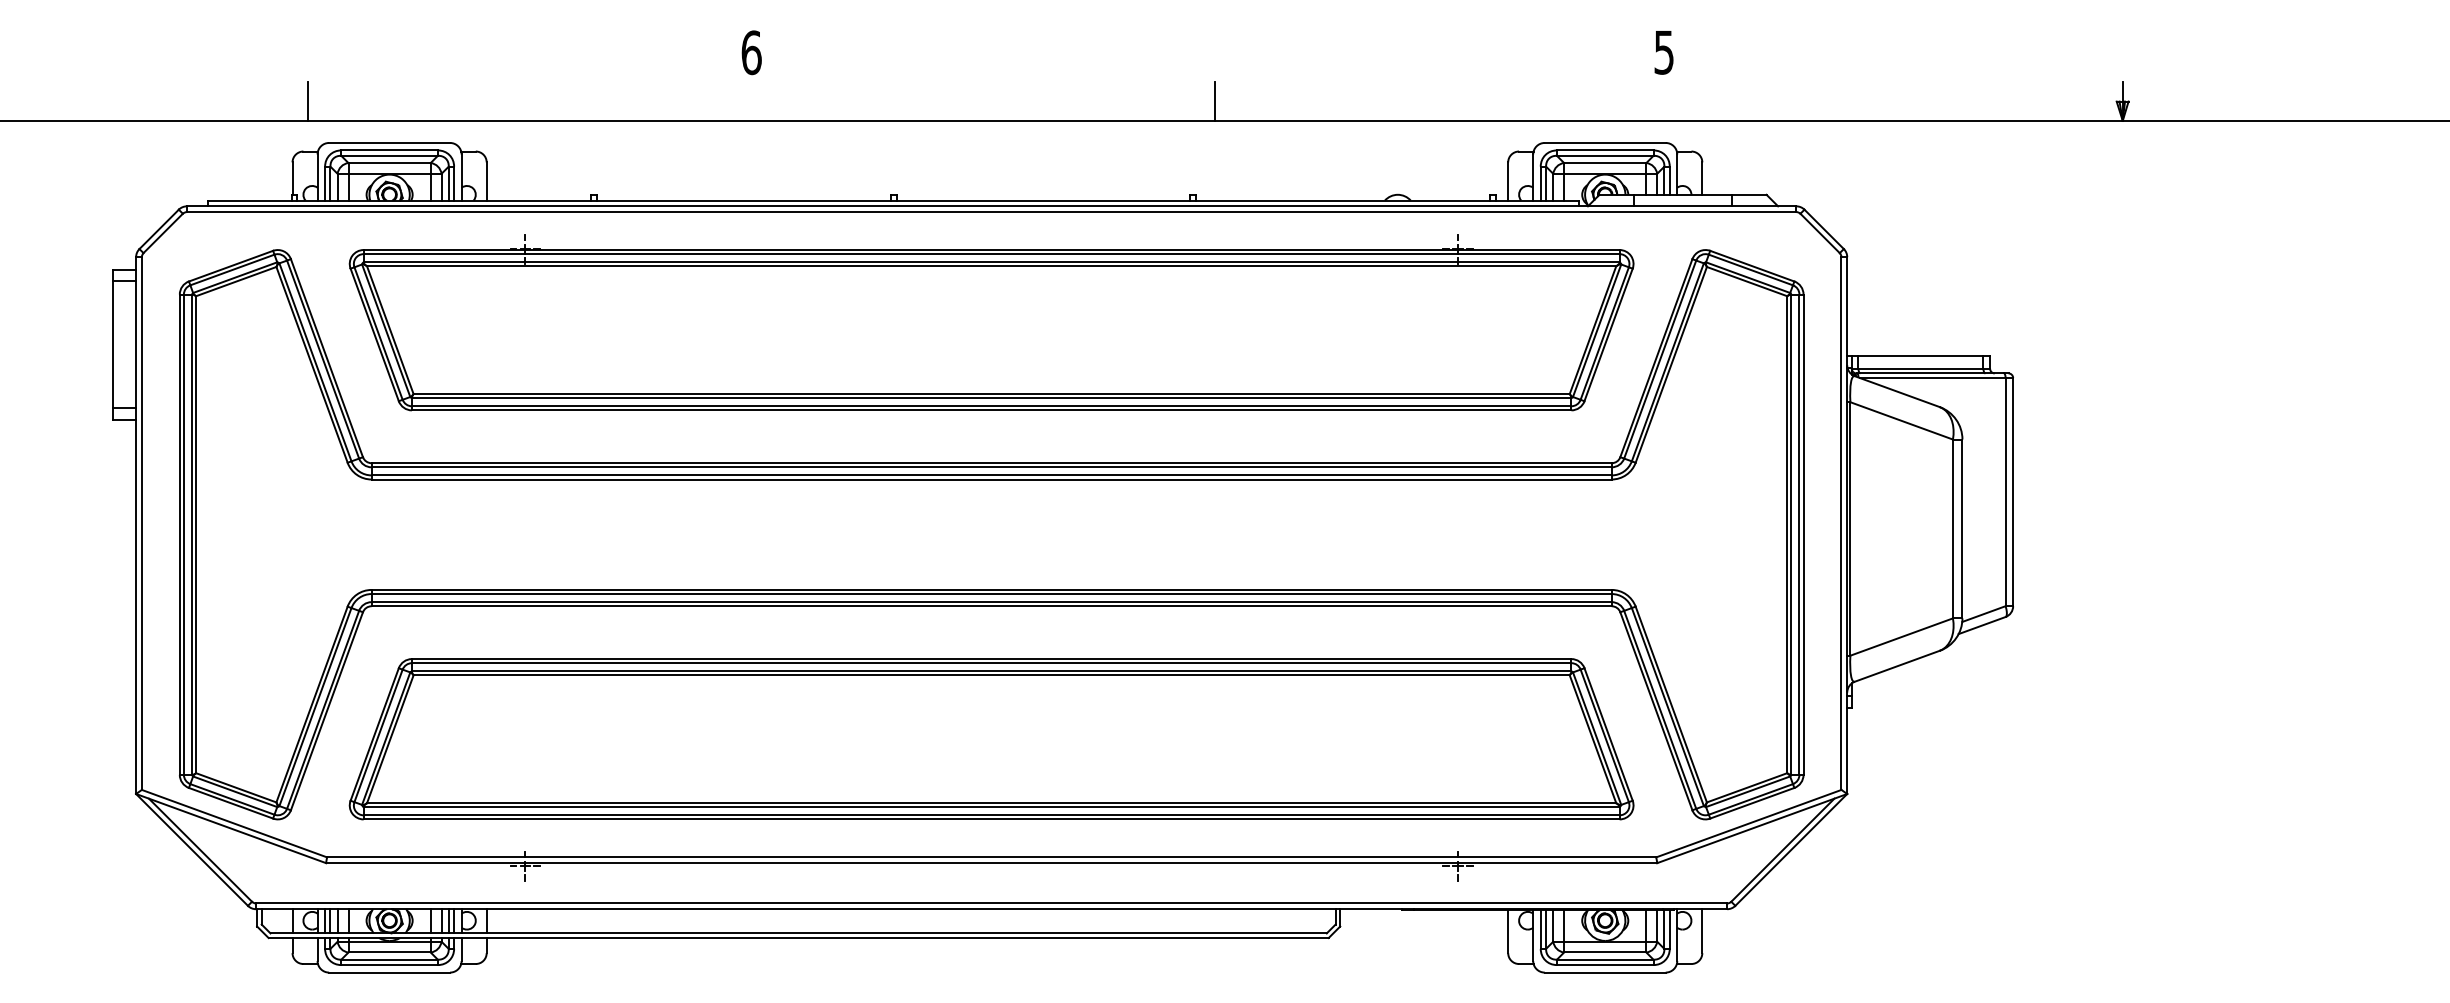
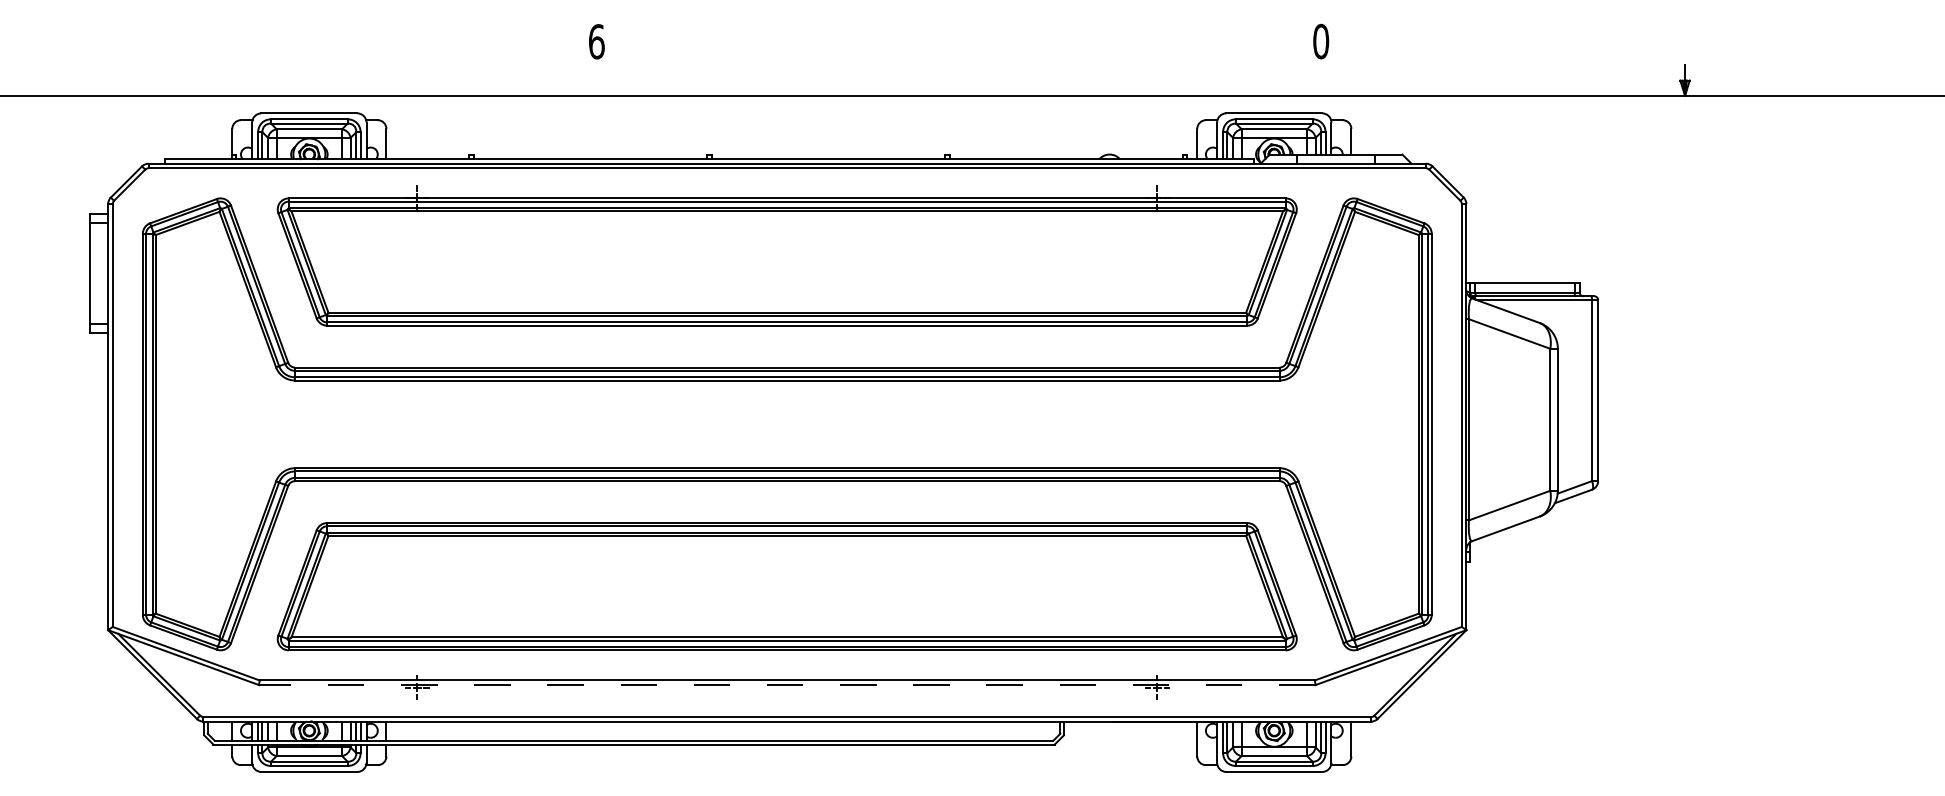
text: (1664, 52) -> (1321, 41), 5 -> 0
line: (307, 100) -> (244, 79), removed
line: (1214, 100) -> (964, 79), removed
line: (990, 863) -> (786, 685), solid -> dashed

